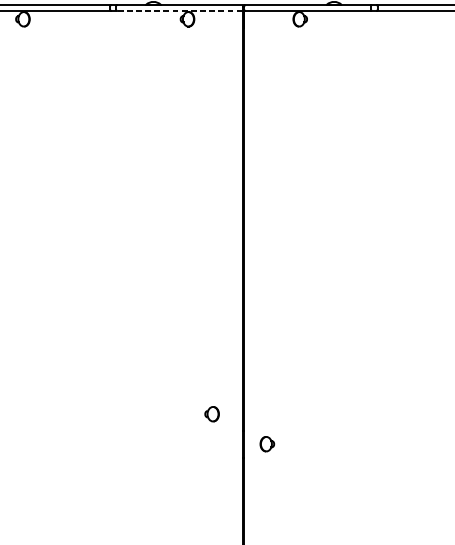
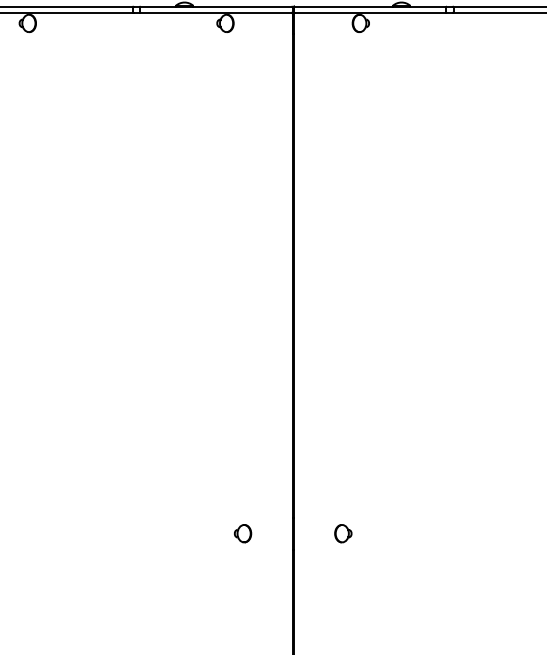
line: (180, 10) -> (216, 12), dashed -> solid
part: (212, 414) -> (243, 533), moved
part: (267, 444) -> (343, 533), moved

